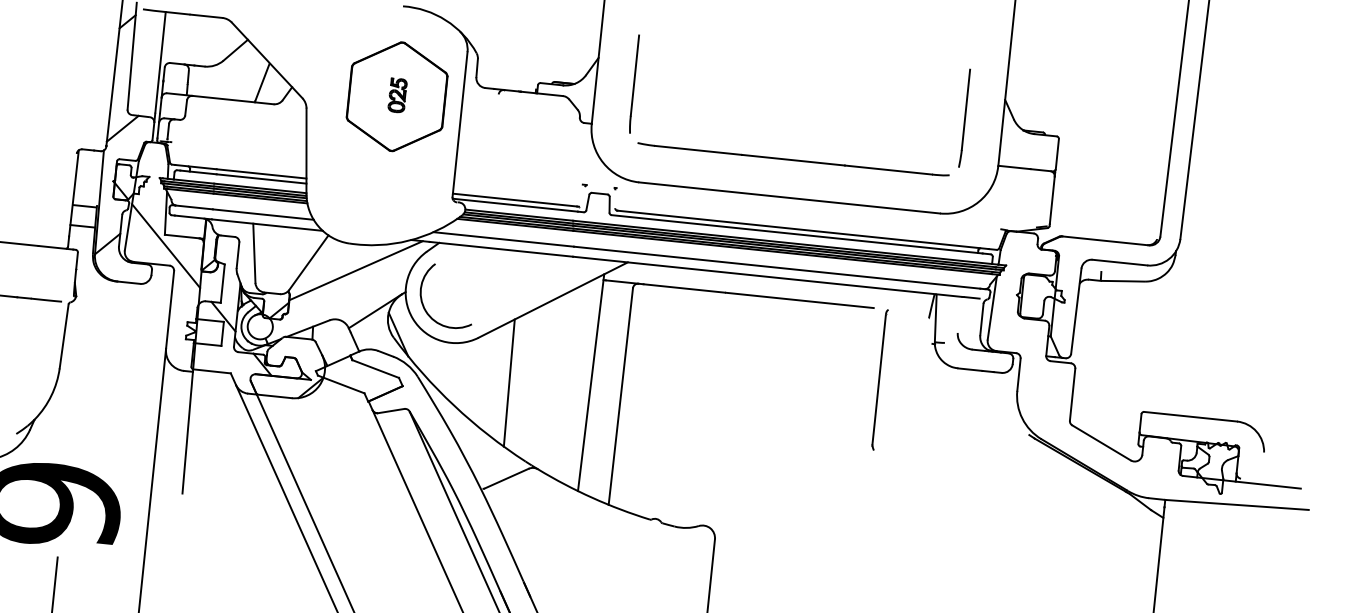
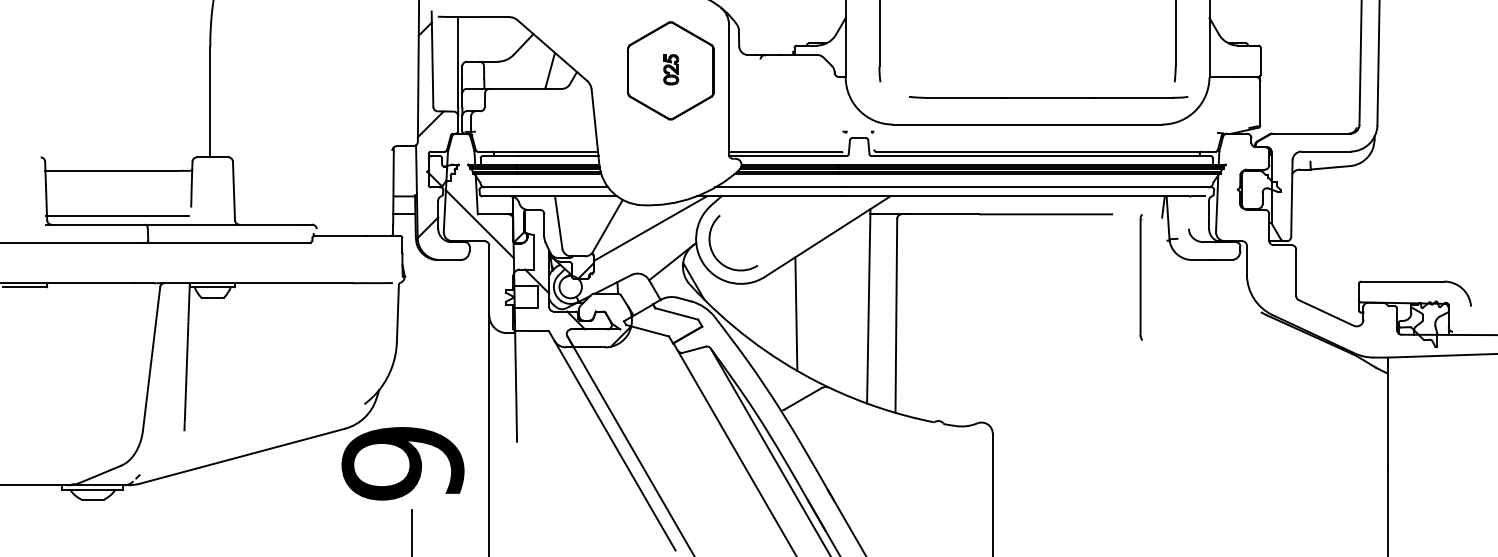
line: (793, 159) -> (1048, 97), moved
line: (879, 379) -> (1140, 277), moved

